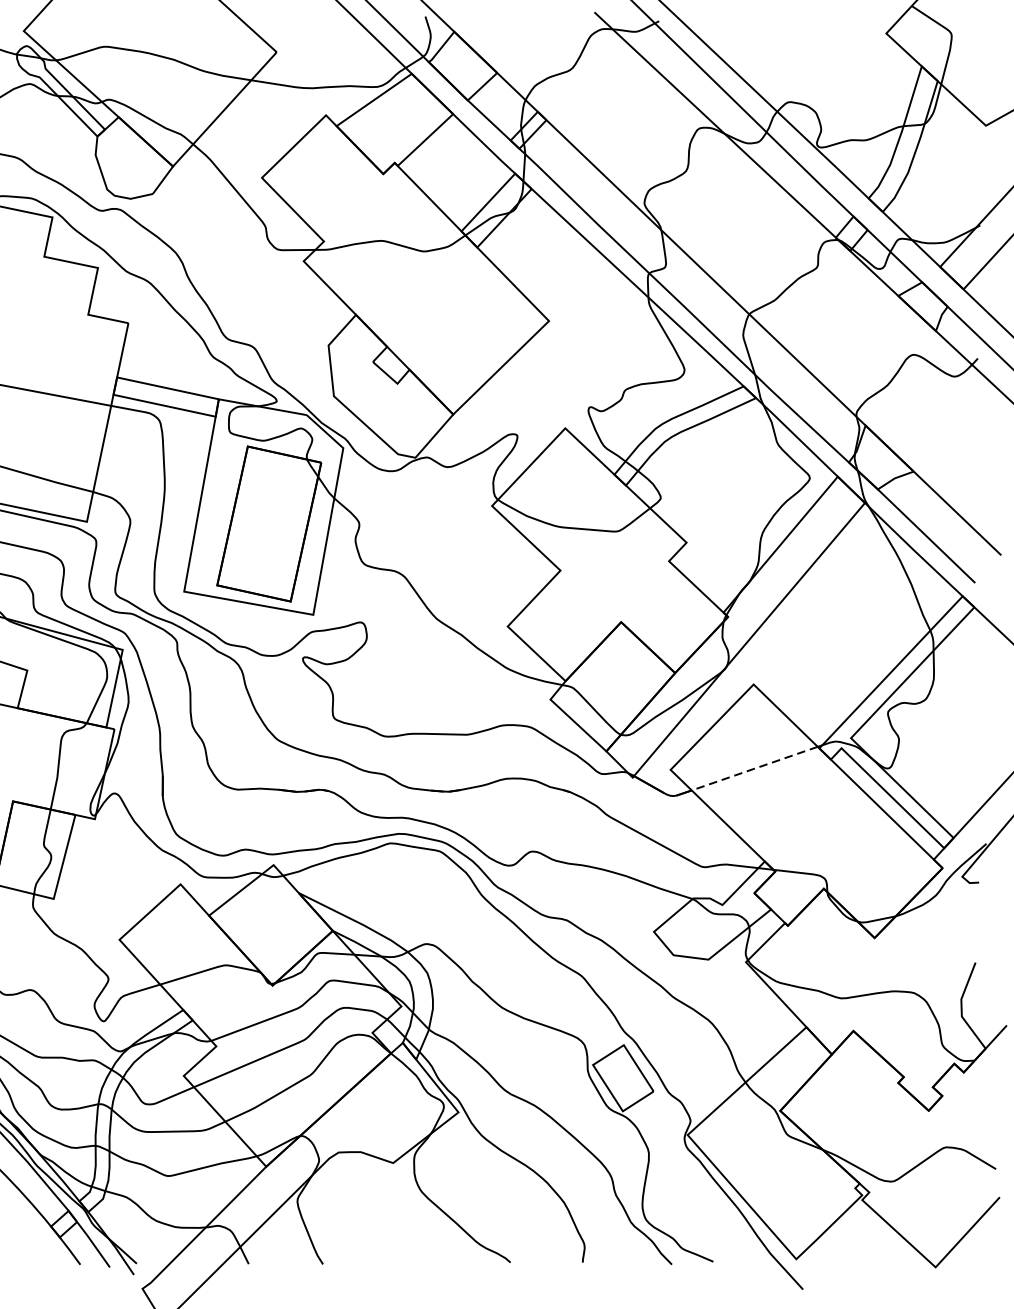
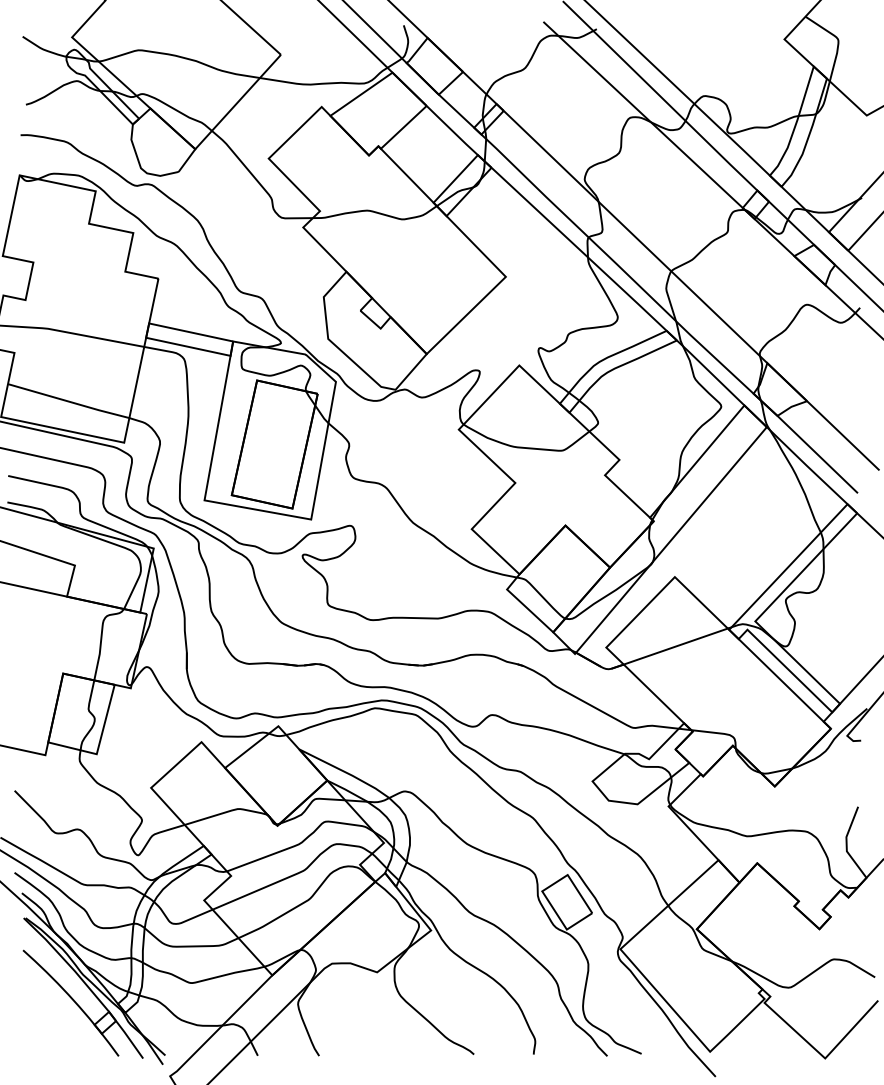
line: (754, 768) -> (675, 646), dashed -> solid

